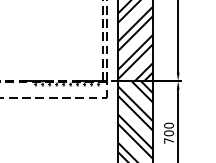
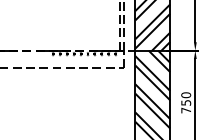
text: (168, 133) -> (185, 103), 700 -> 750

